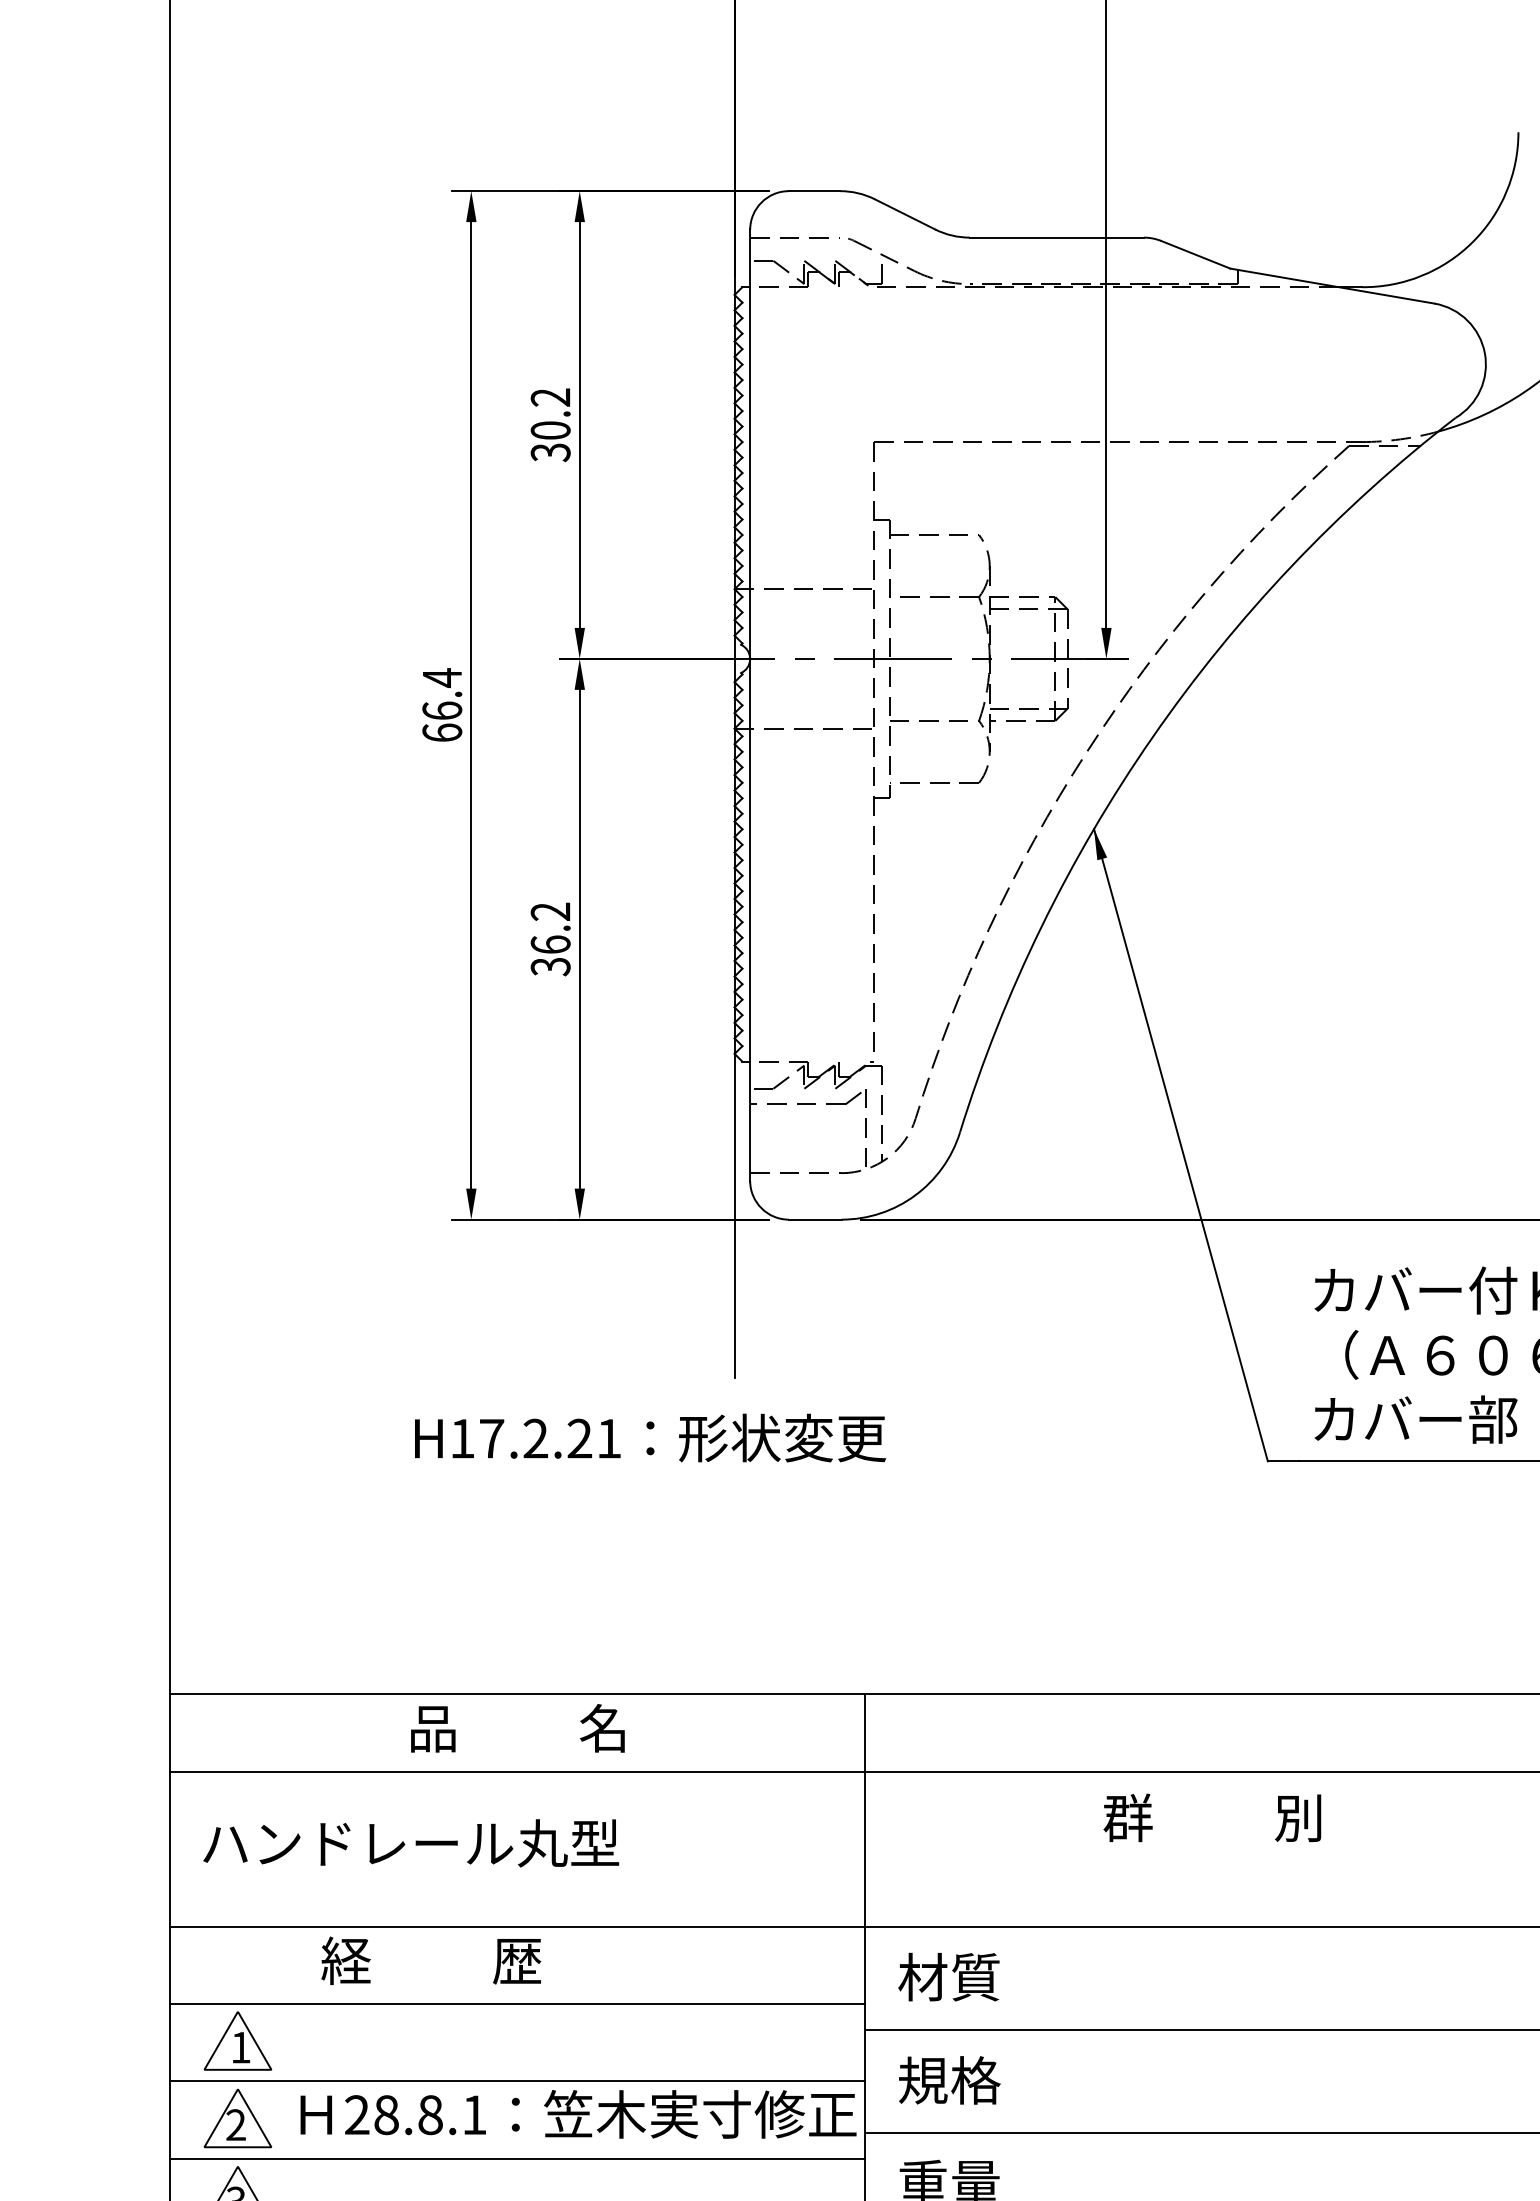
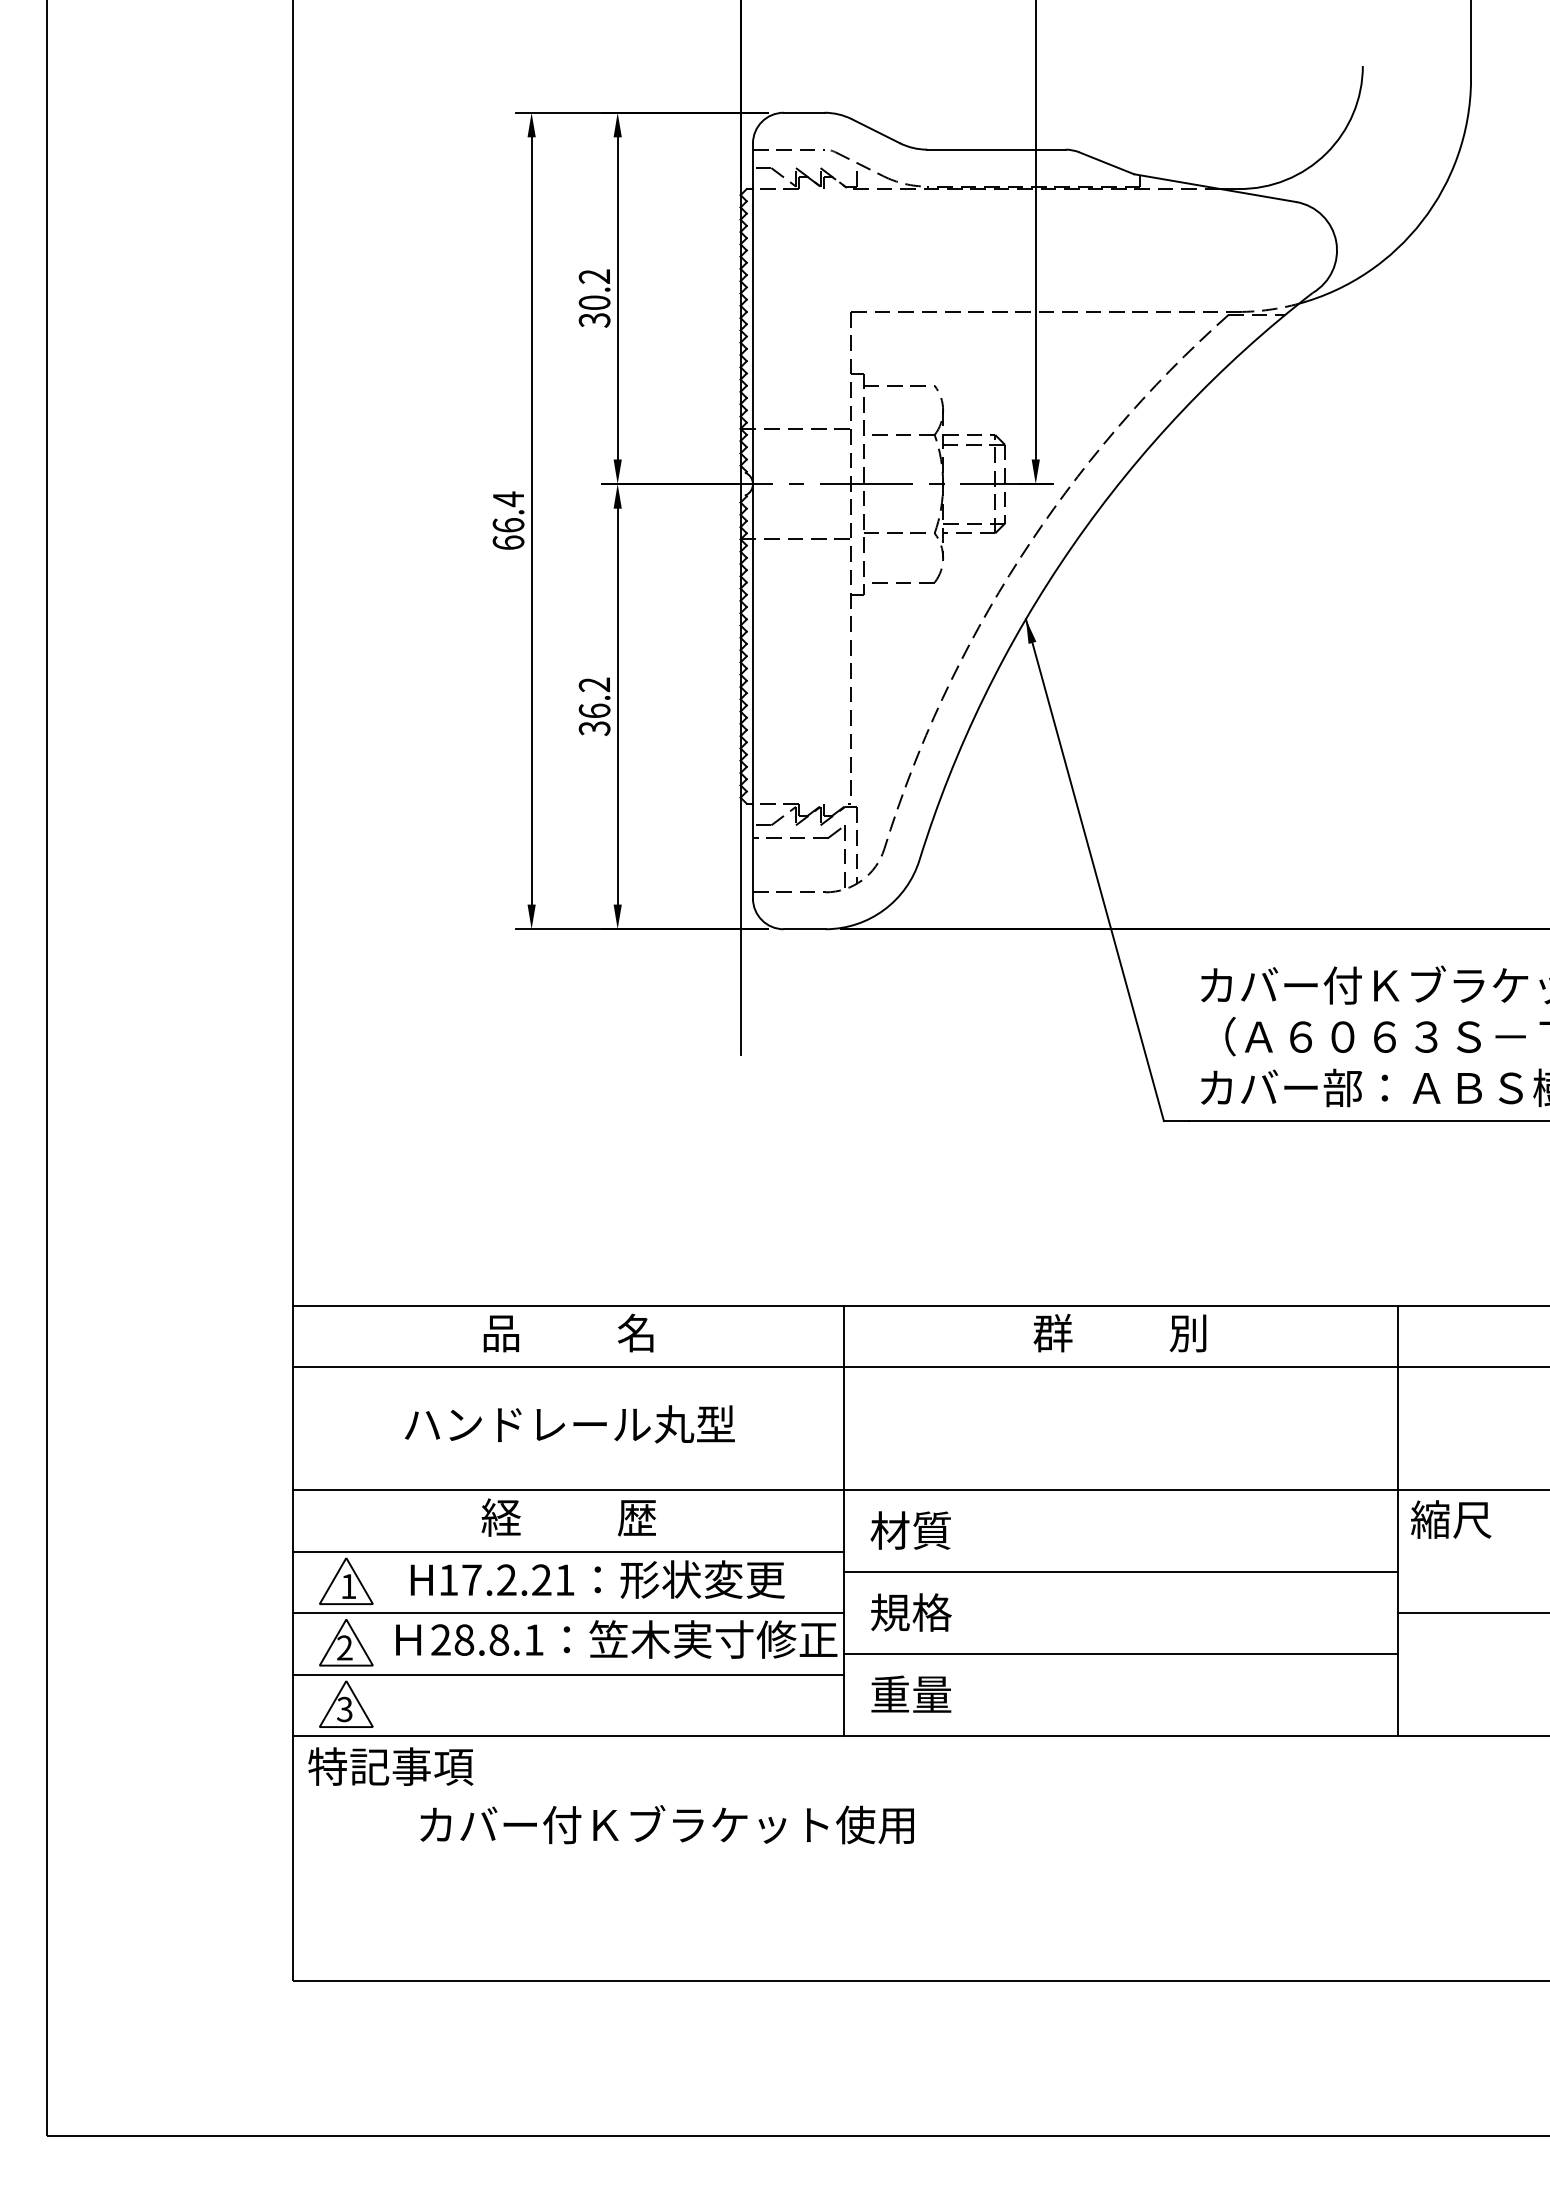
text: (650, 1437) -> (597, 1579), moved
text: (1211, 1818) -> (1119, 1333), moved
text: (410, 1843) -> (569, 1424), moved
text: (430, 1960) -> (568, 1517), moved

